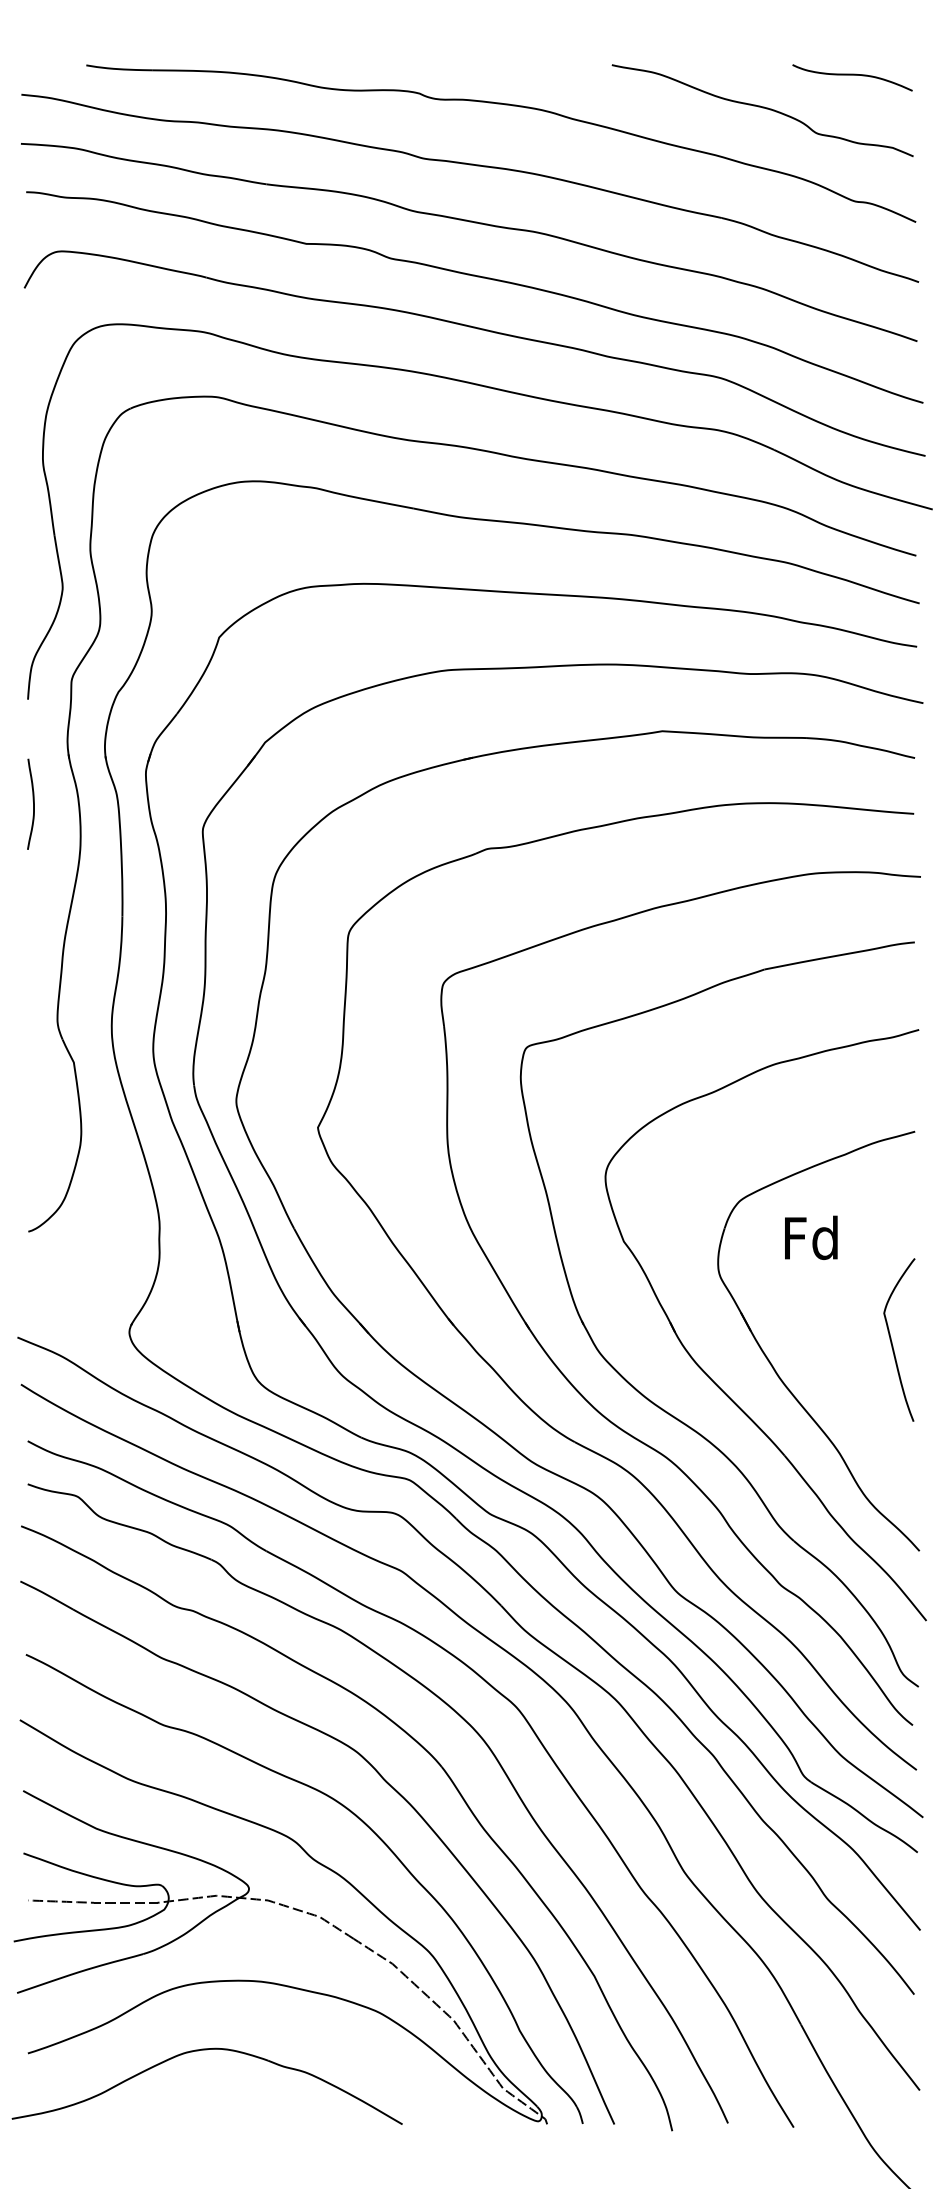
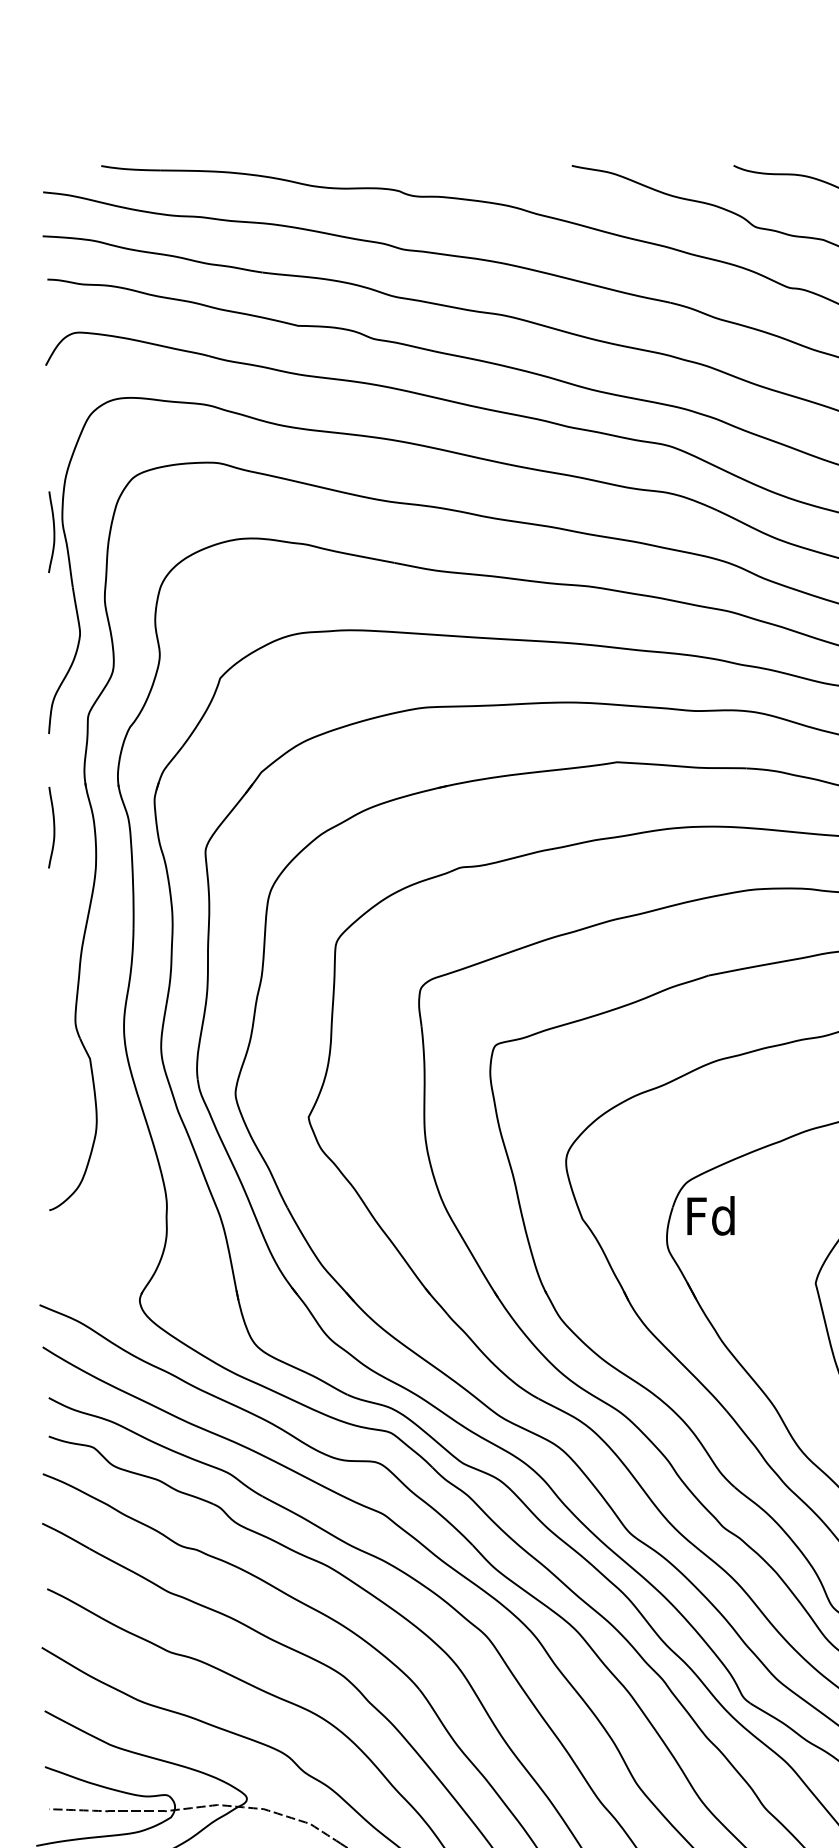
curve: (33, 473) -> (53, 531), added
text: (811, 1237) -> (711, 1215), moved

